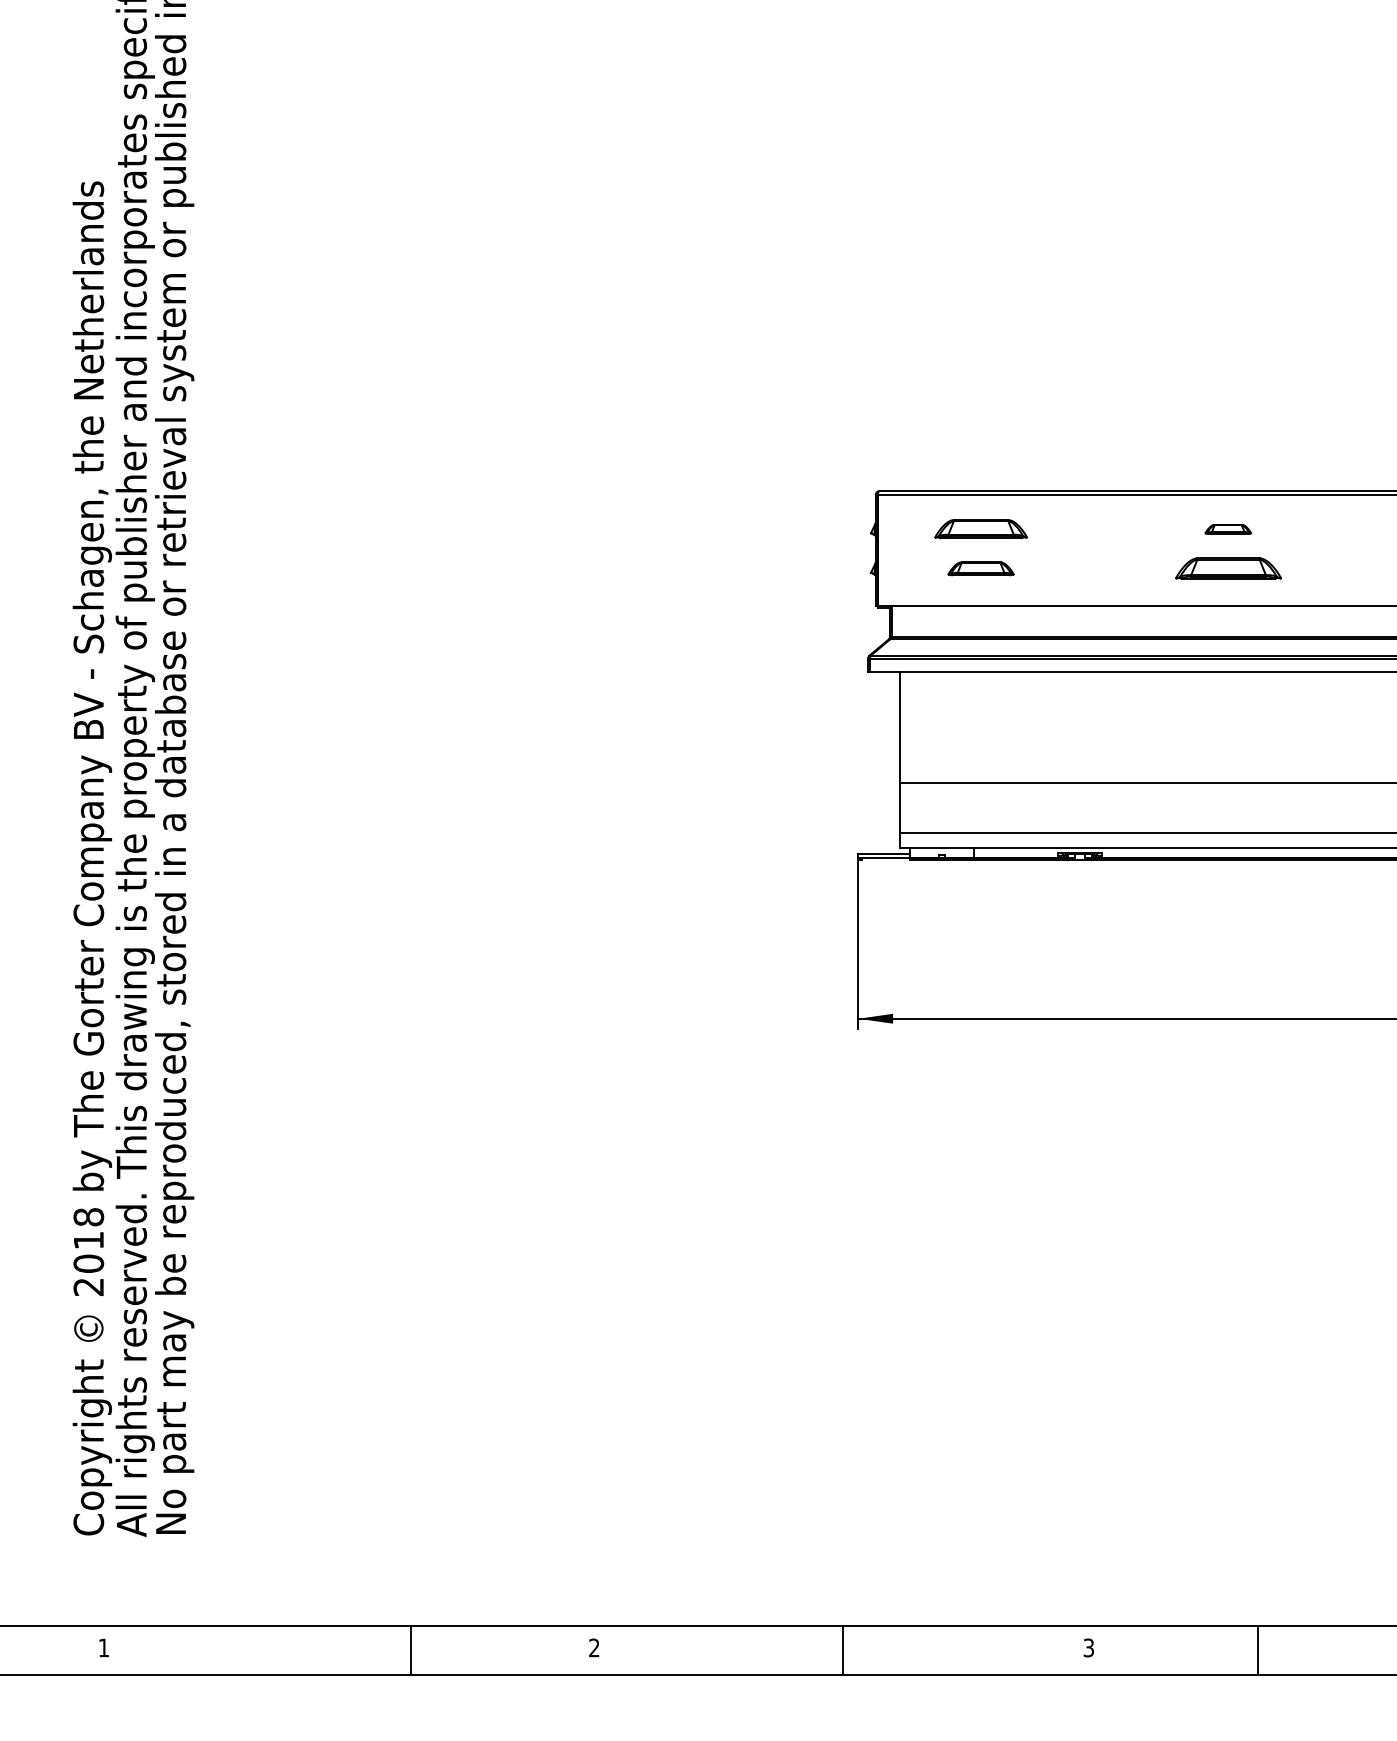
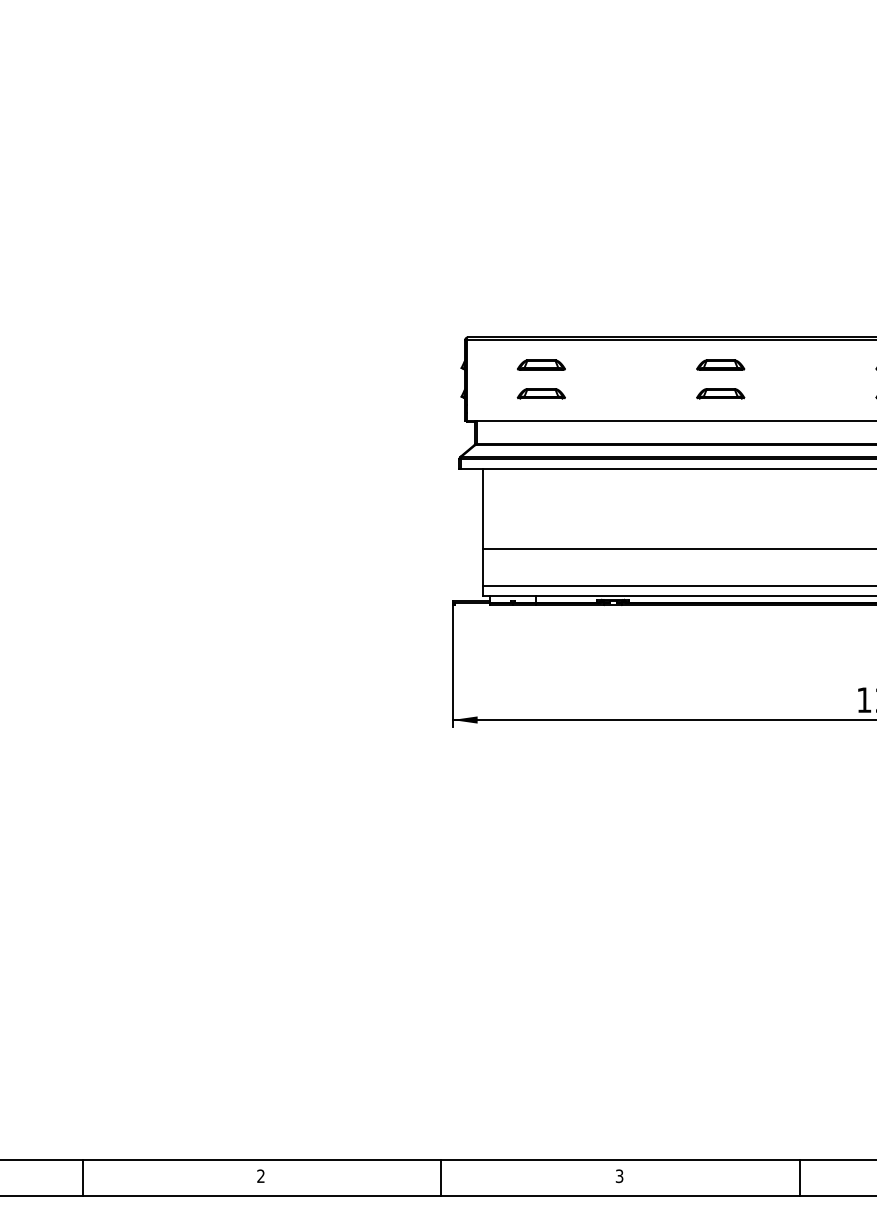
part: (980, 529) -> (541, 365), size x0.71
part: (1227, 529) -> (720, 365), size x1.43
part: (1227, 568) -> (720, 393), size x0.62
line: (410, 1650) -> (82, 1178), moved
line: (1257, 1650) -> (799, 1178), moved

